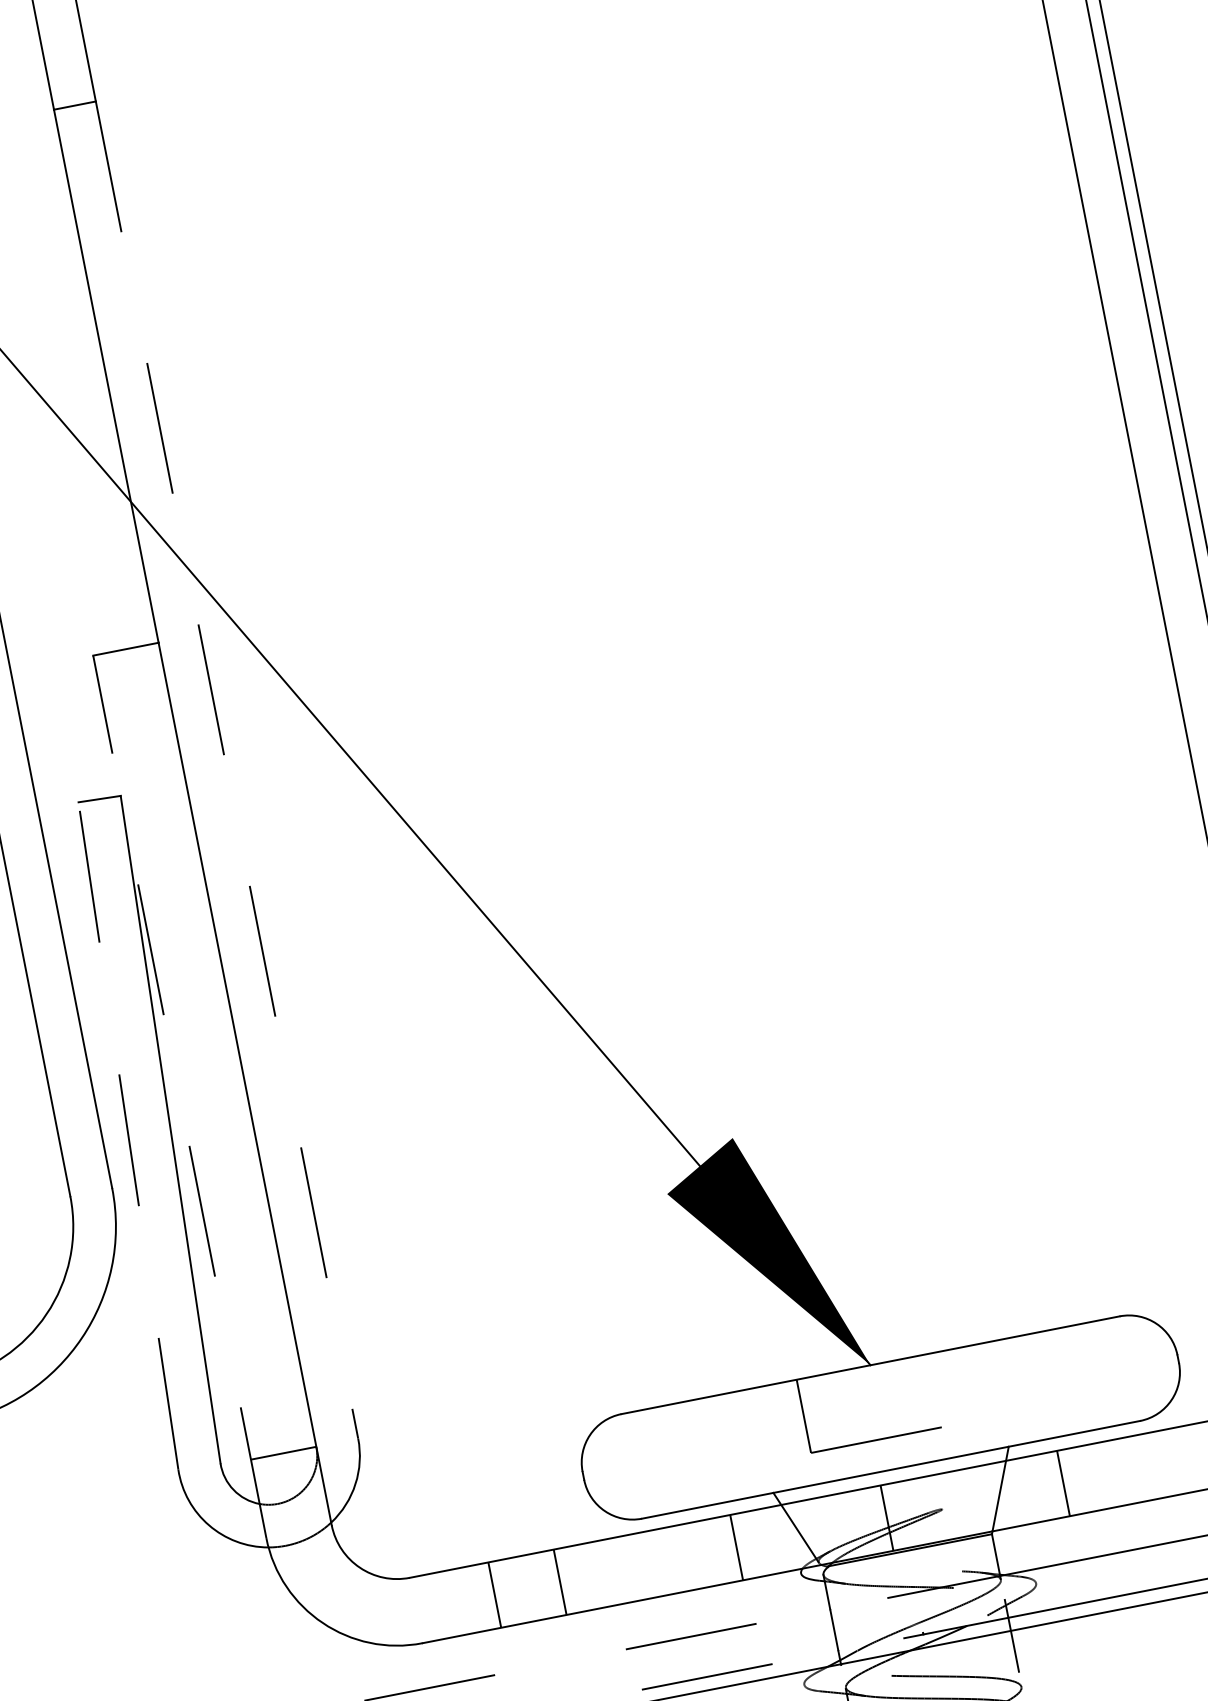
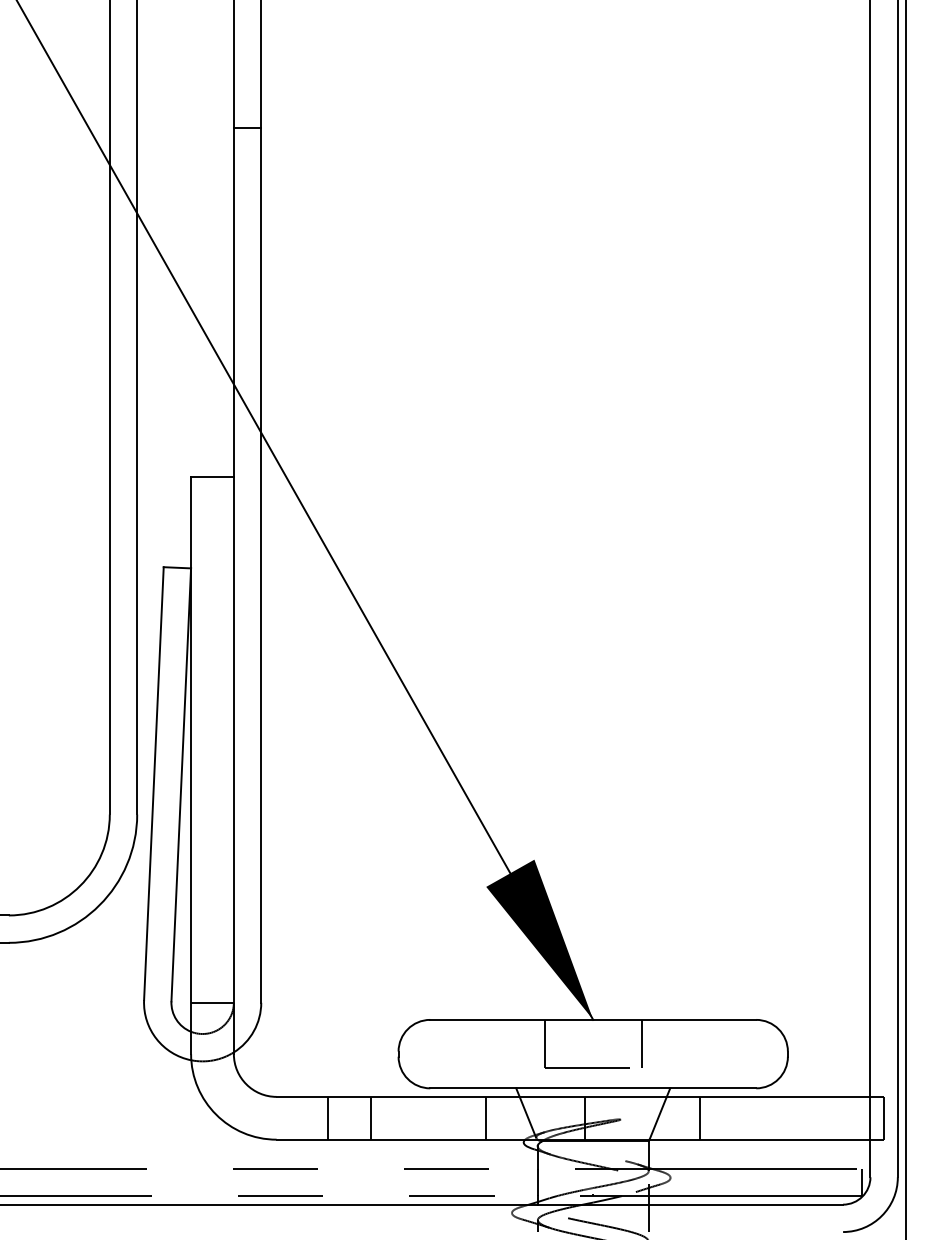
line: (227, 770) -> (261, 565), dashed -> solid
line: (180, 1096) -> (191, 765), dashed -> solid
line: (127, 1135) -> (153, 783), dashed -> solid
line: (951, 1386) -> (641, 1043), added

